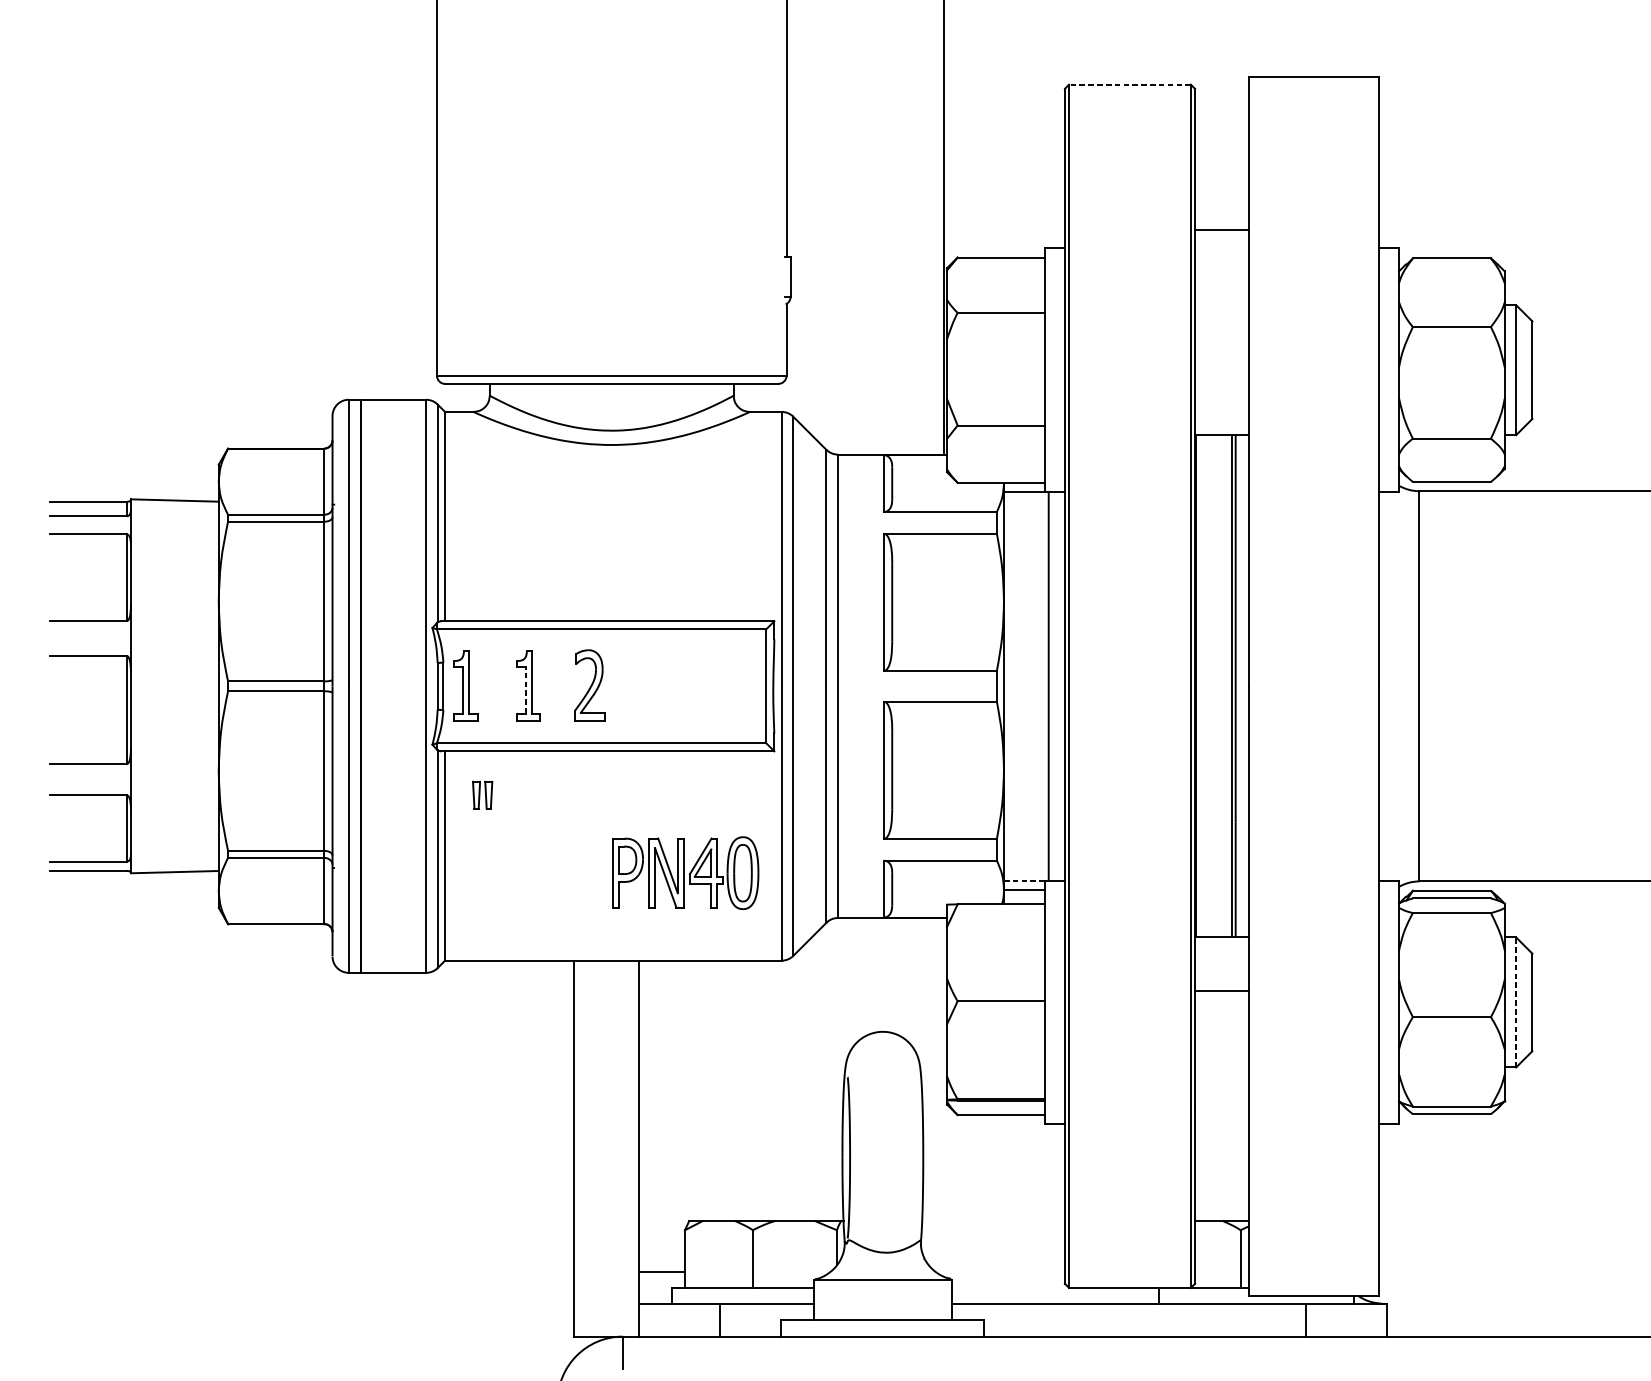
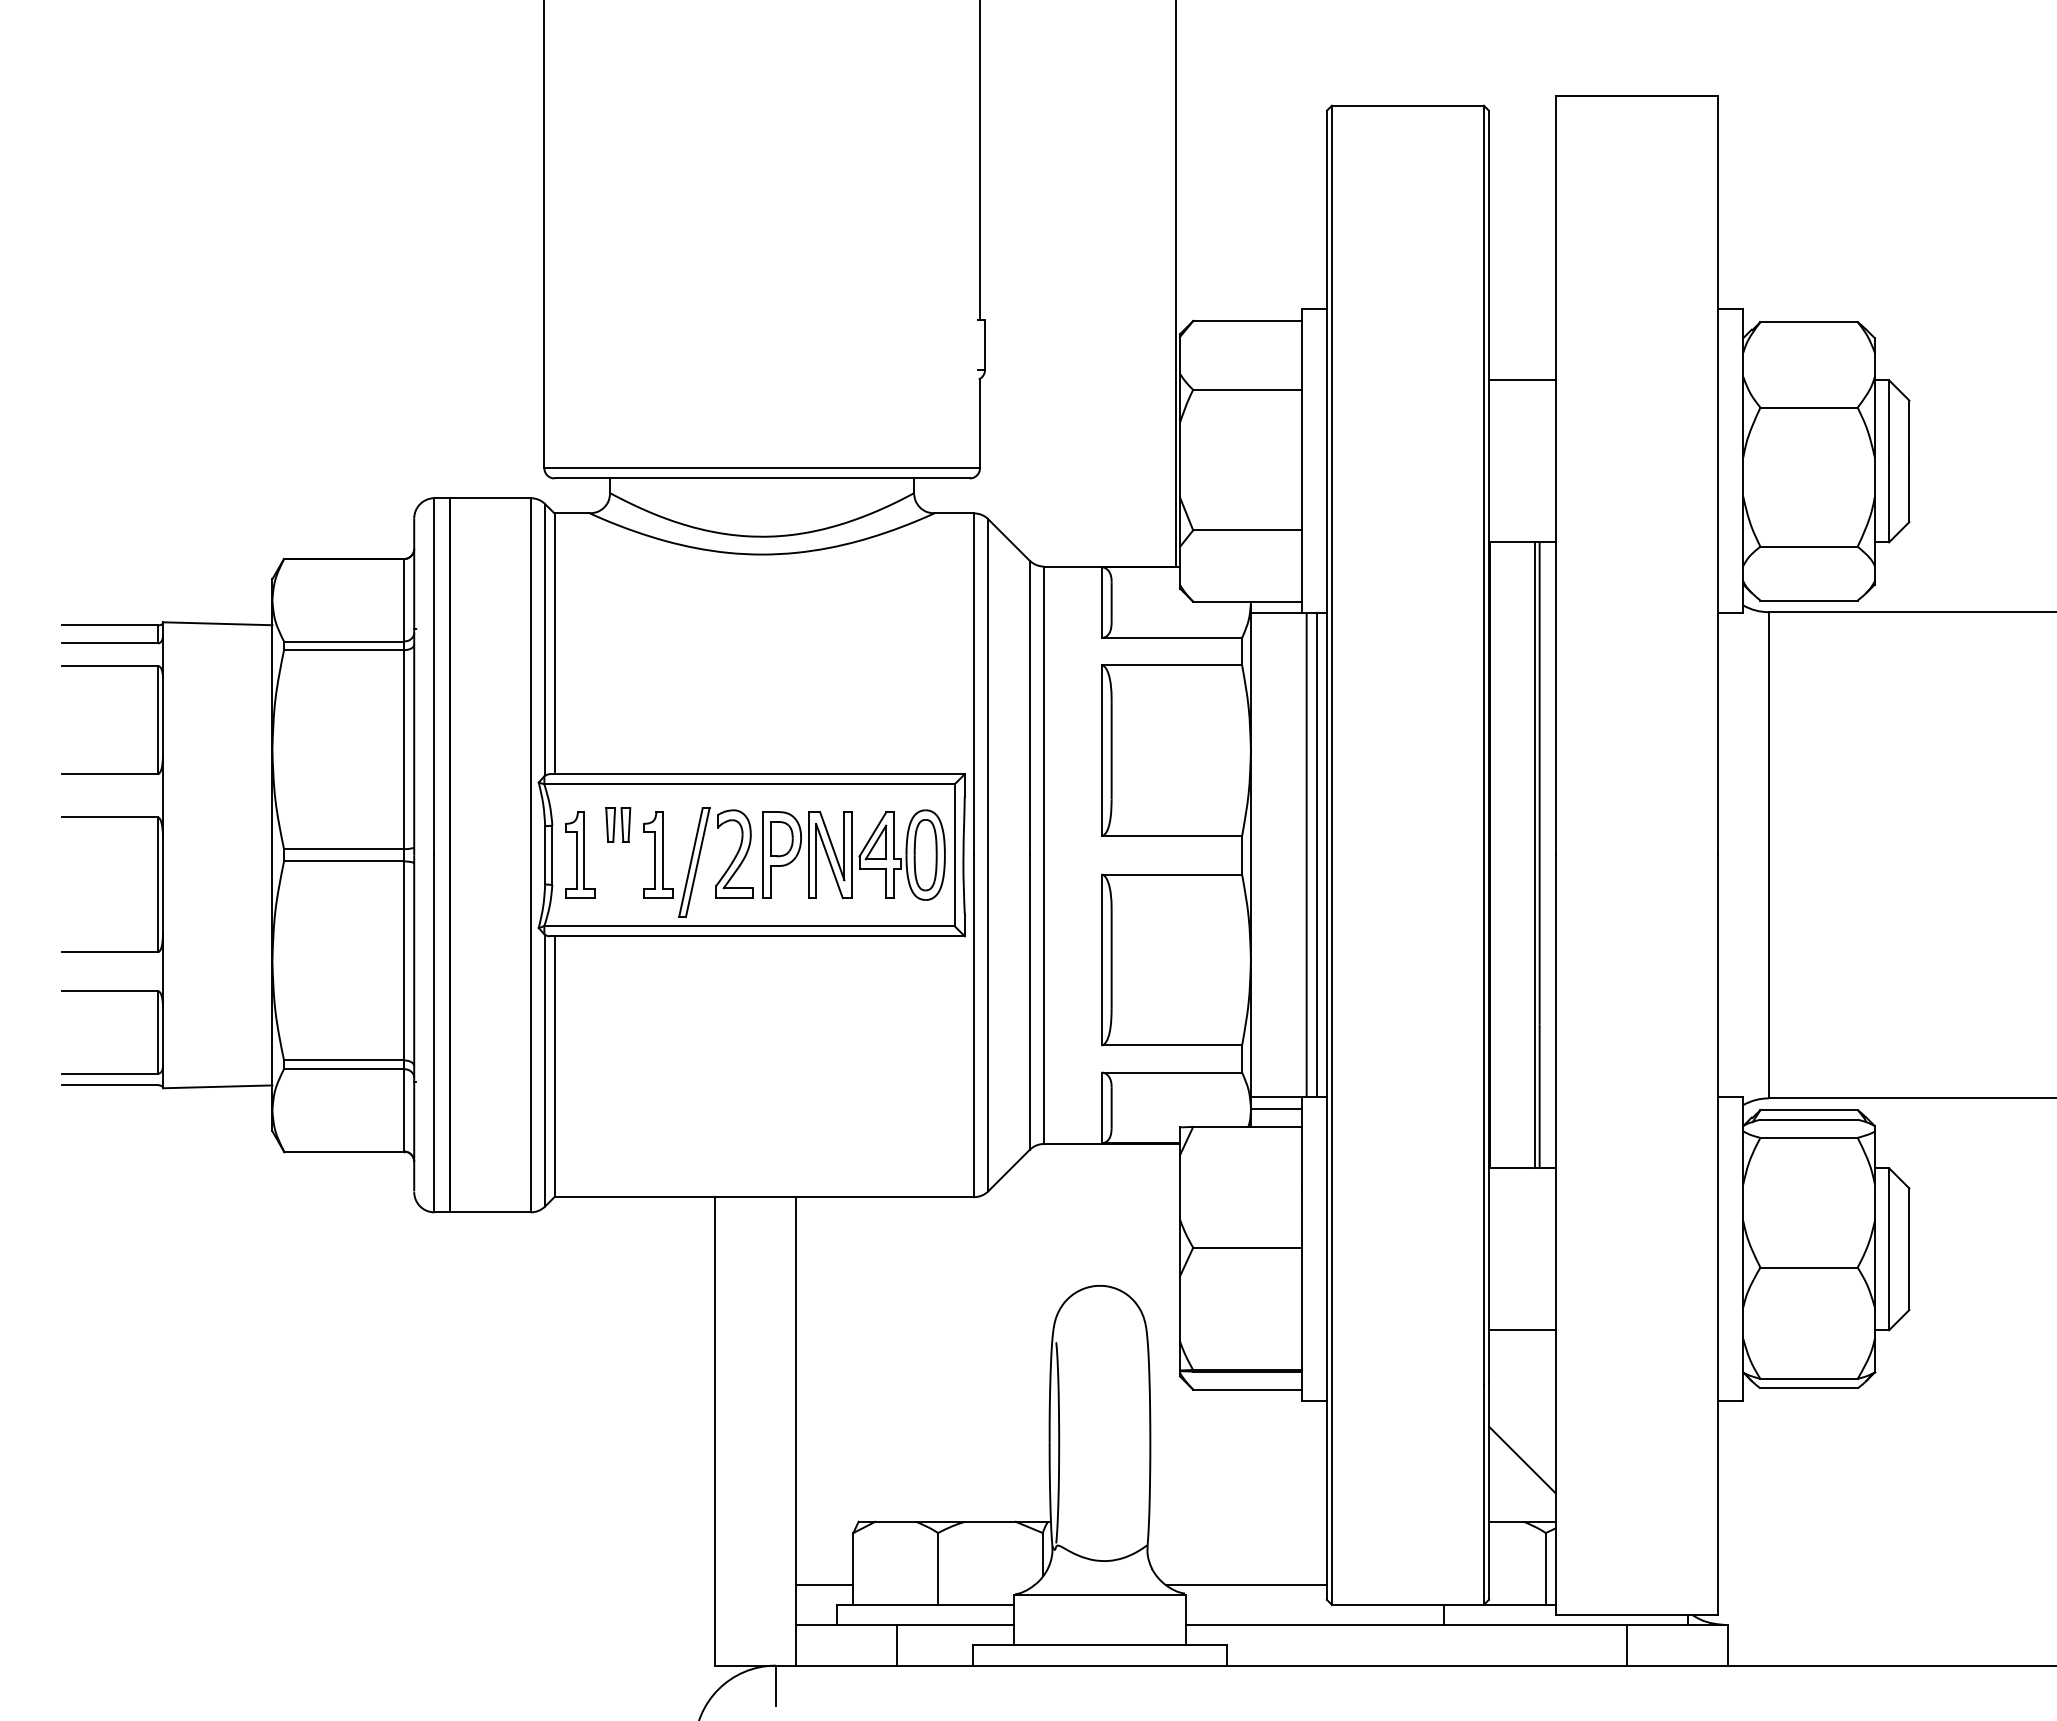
line: (1129, 84) -> (1407, 105), dashed -> solid
line: (1221, 229) -> (1521, 380), moved
line: (1056, 686) -> (1316, 855), added
line: (525, 690) -> (654, 860), dashed -> solid
part: (557, 692) -> (694, 862), added
part: (482, 794) -> (618, 824), moved
part: (685, 872) -> (853, 854), moved
line: (1024, 880) -> (1276, 1097), dashed -> solid
line: (1221, 991) -> (1521, 1330), moved
line: (1516, 1001) -> (1889, 1248), dashed -> solid
line: (1221, 1171) -> (1521, 1459), added
line: (999, 1271) -> (1245, 1584), added

